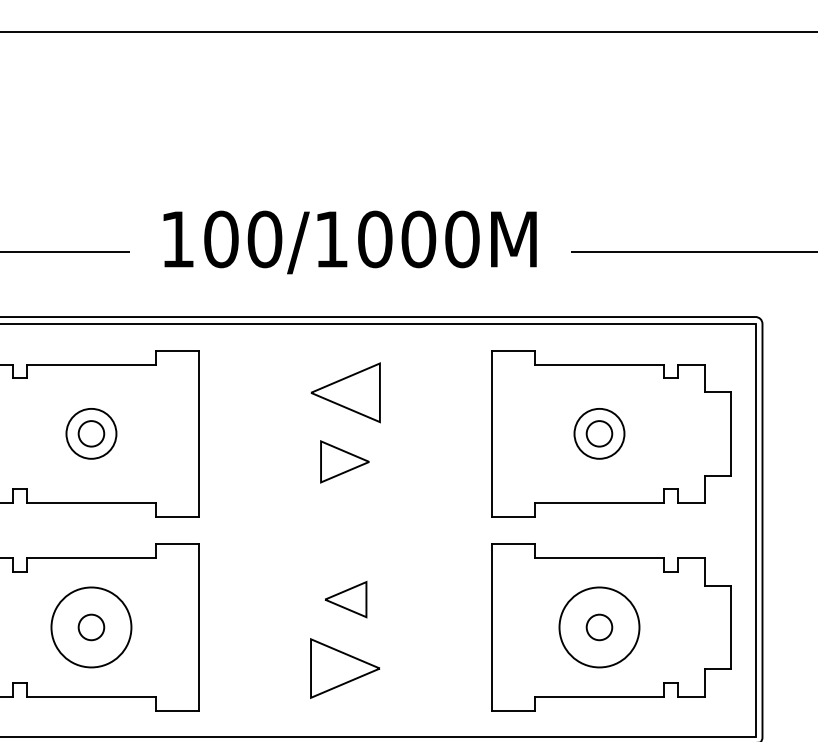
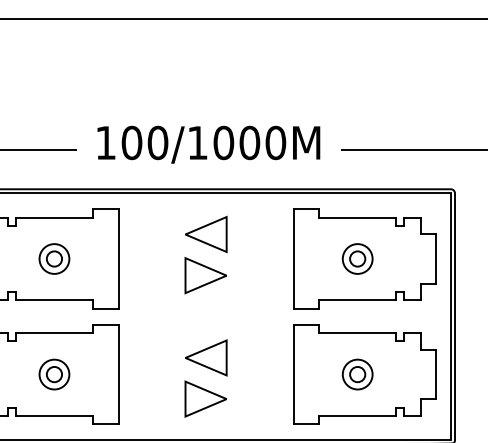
part: (344, 461) -> (205, 275), size x1.43
part: (346, 598) -> (206, 357), size x1.67
circle: (91, 627) -> (54, 374), size x0.62
circle: (599, 627) -> (357, 374), size x0.62

